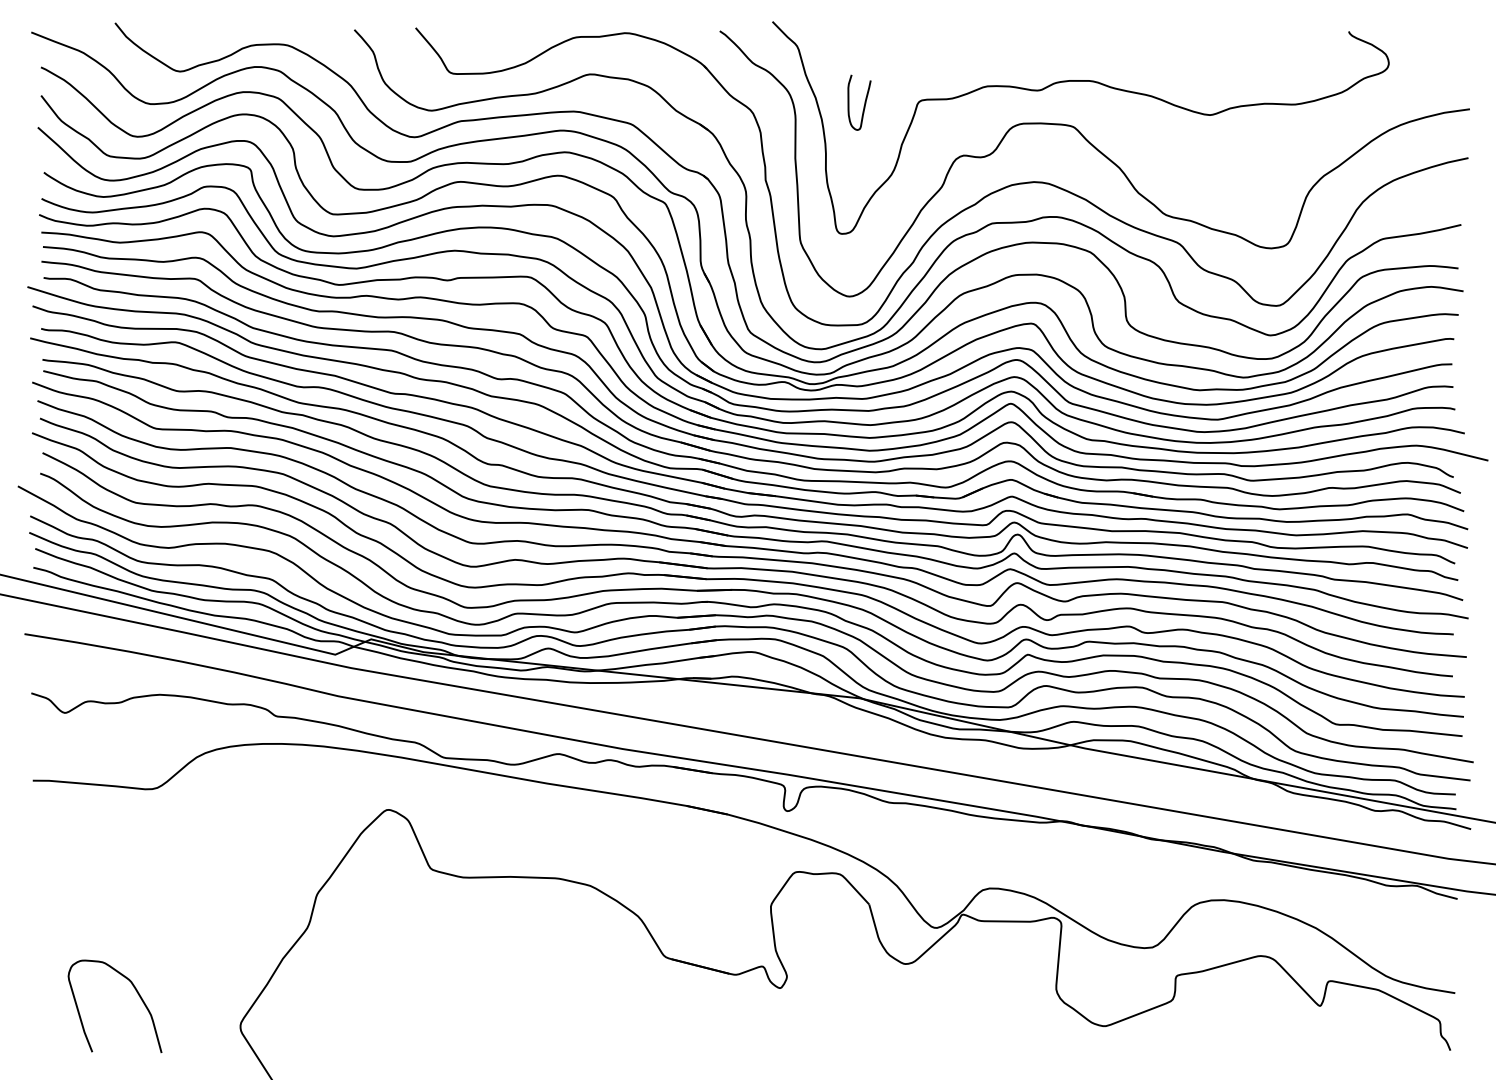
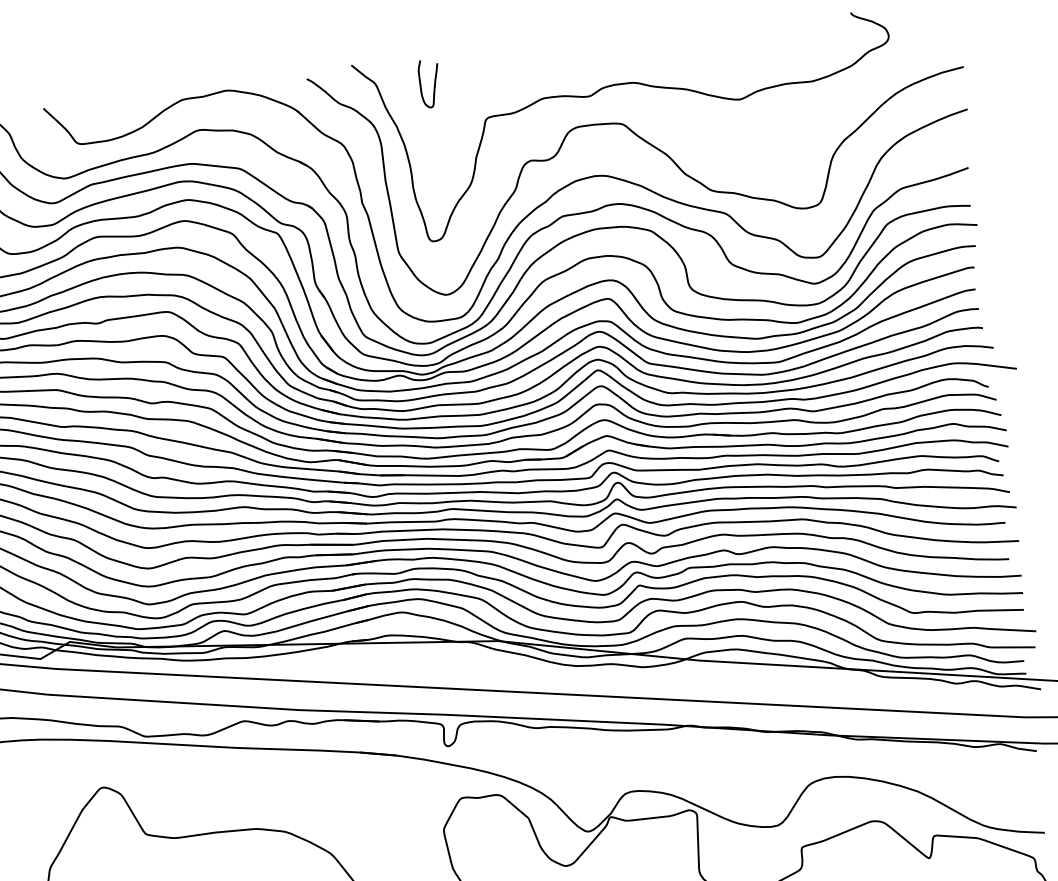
curve: (864, 102) -> (434, 83), moved

